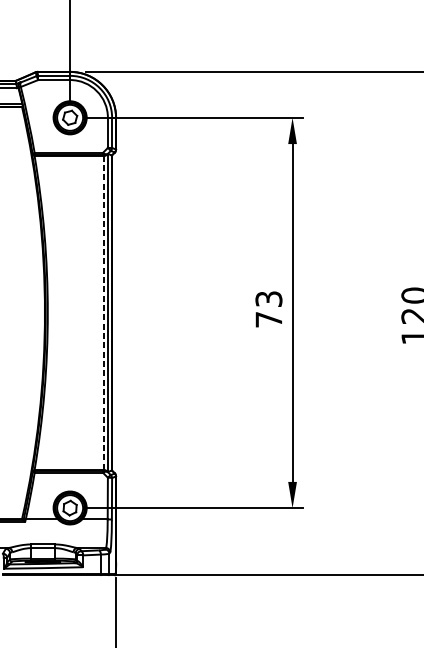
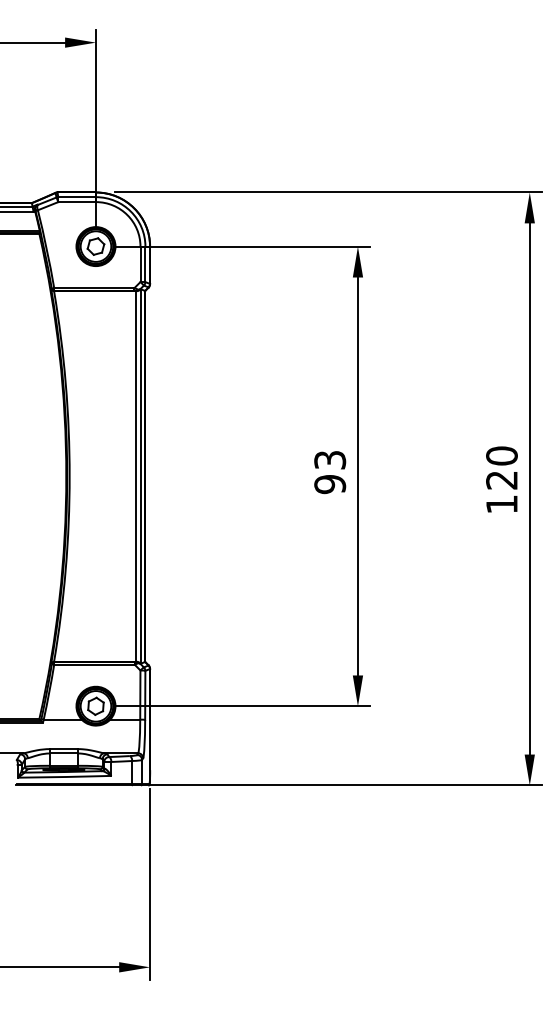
line: (103, 313) -> (135, 476), dashed -> solid
text: (269, 319) -> (330, 484), 73 -> 93

